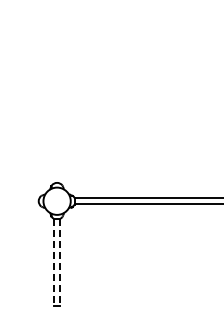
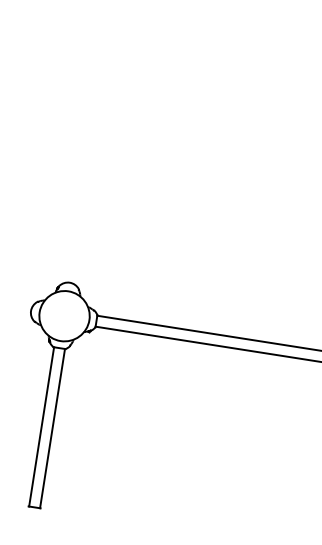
line: (54, 262) -> (42, 427), dashed -> solid
line: (60, 262) -> (53, 428), dashed -> solid

